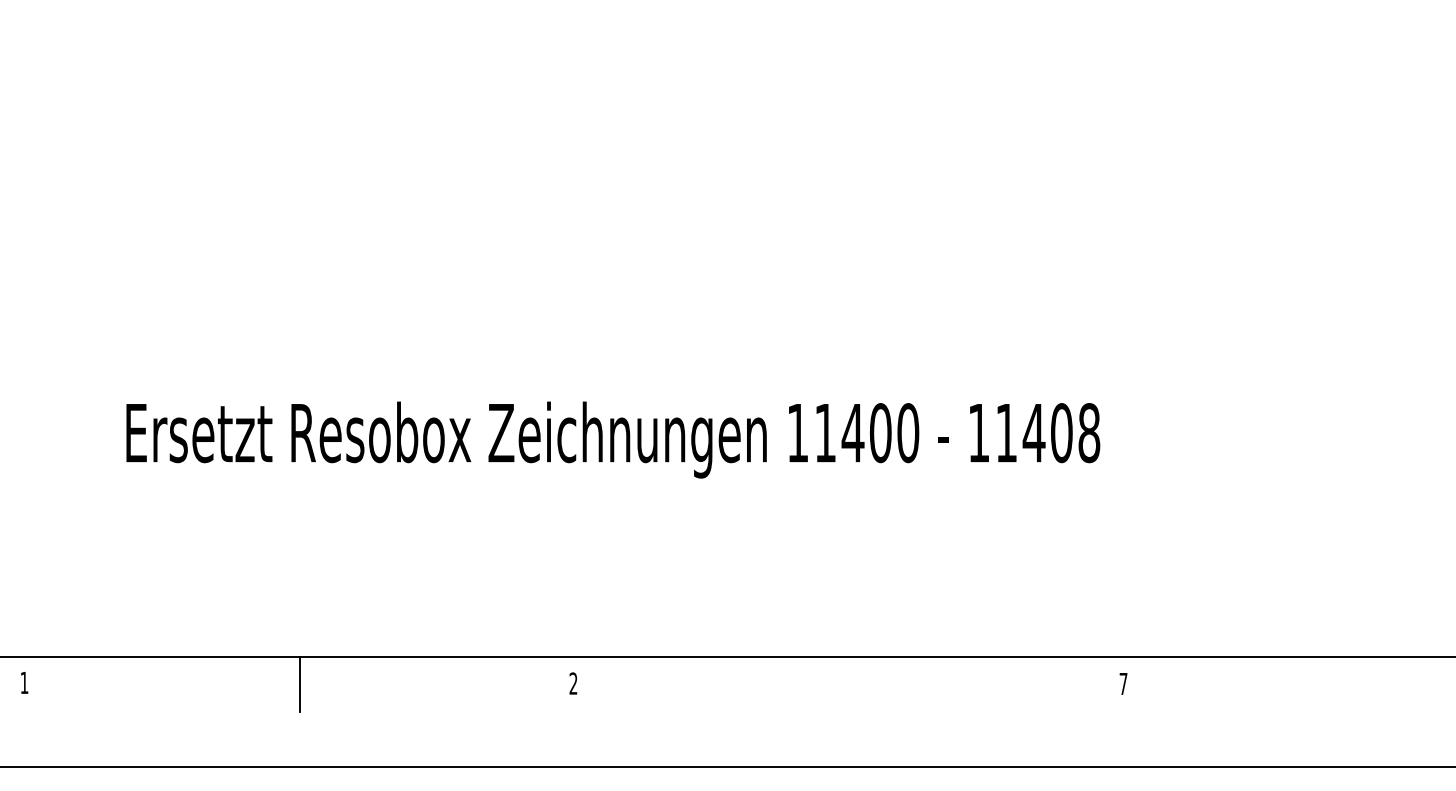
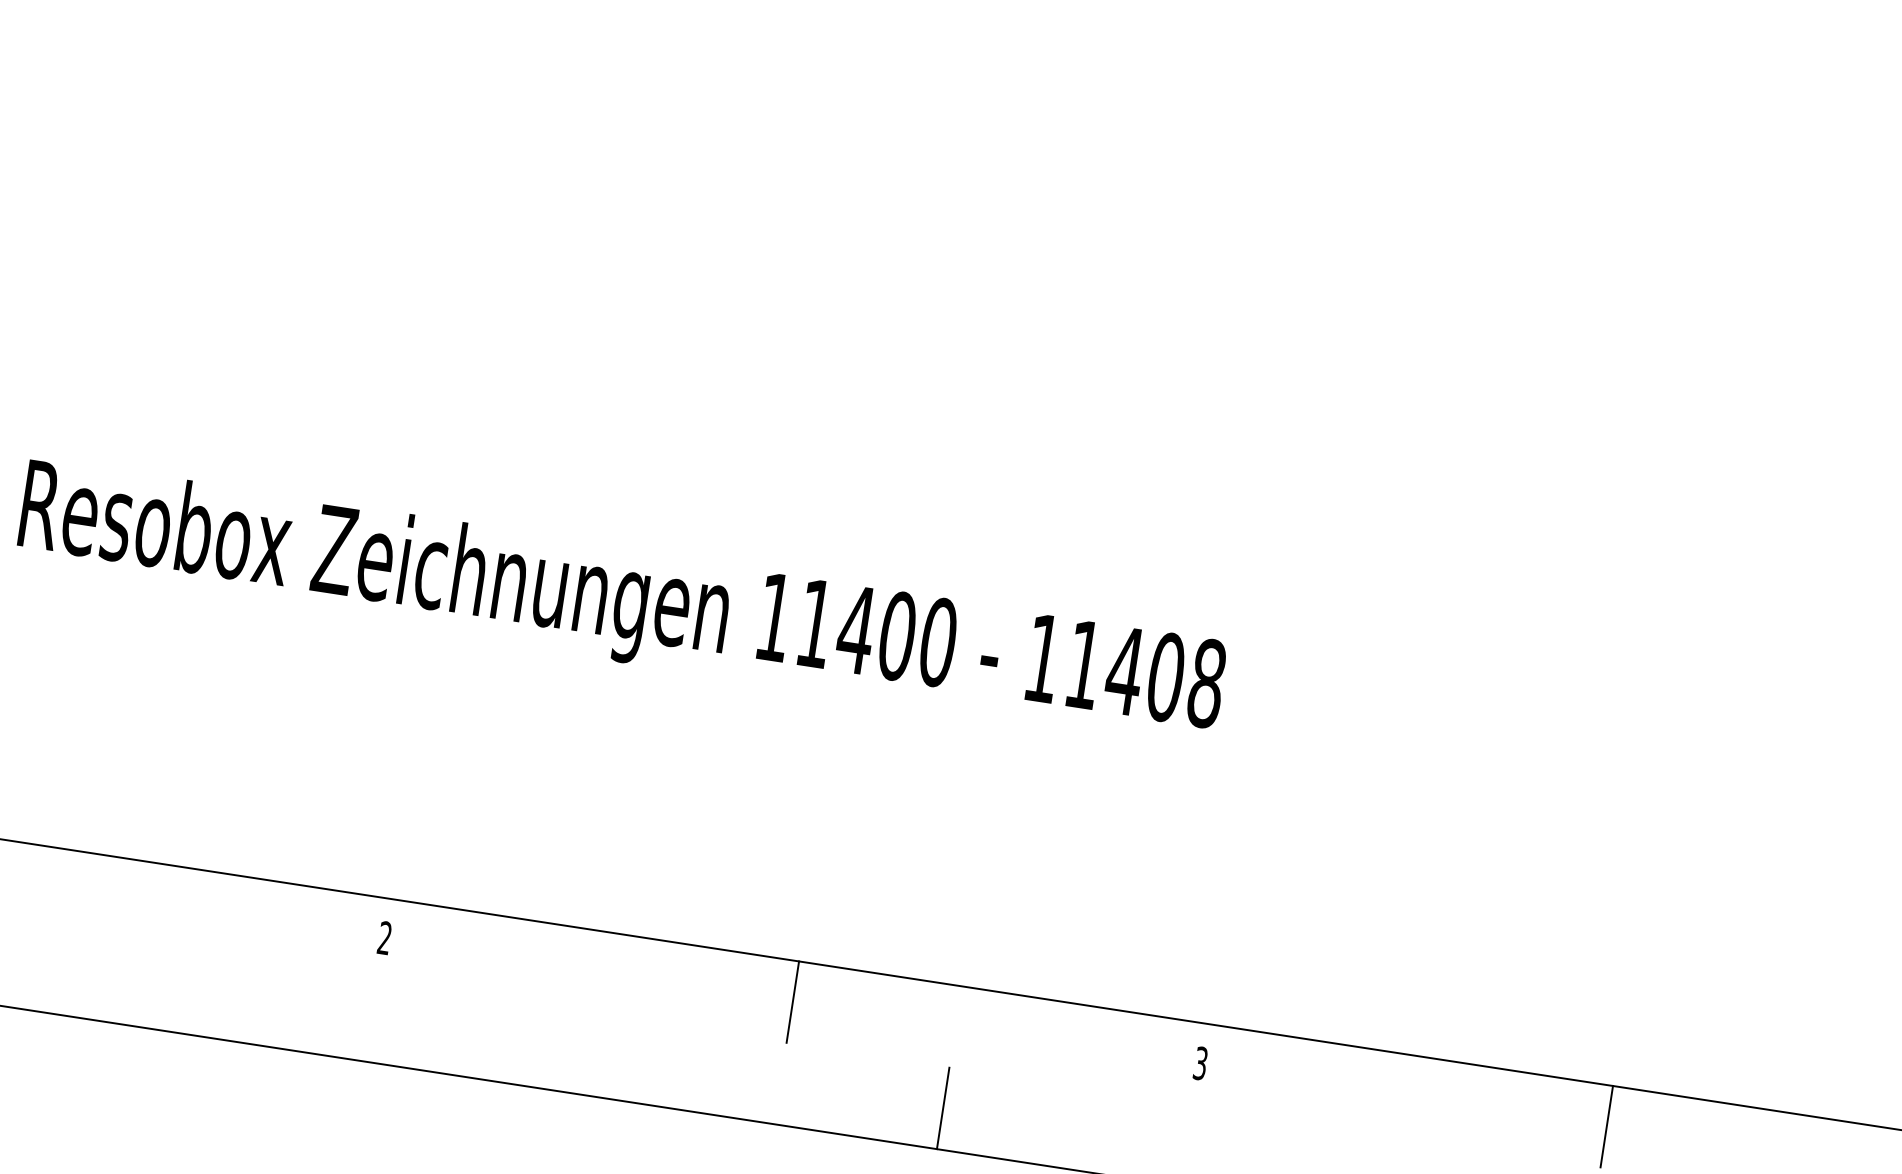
text: (1123, 683) -> (1200, 1062), 7 -> 3
line: (848, 684) -> (792, 1001), added
line: (1397, 684) -> (1606, 1126), added
line: (958, 739) -> (943, 1108), added

